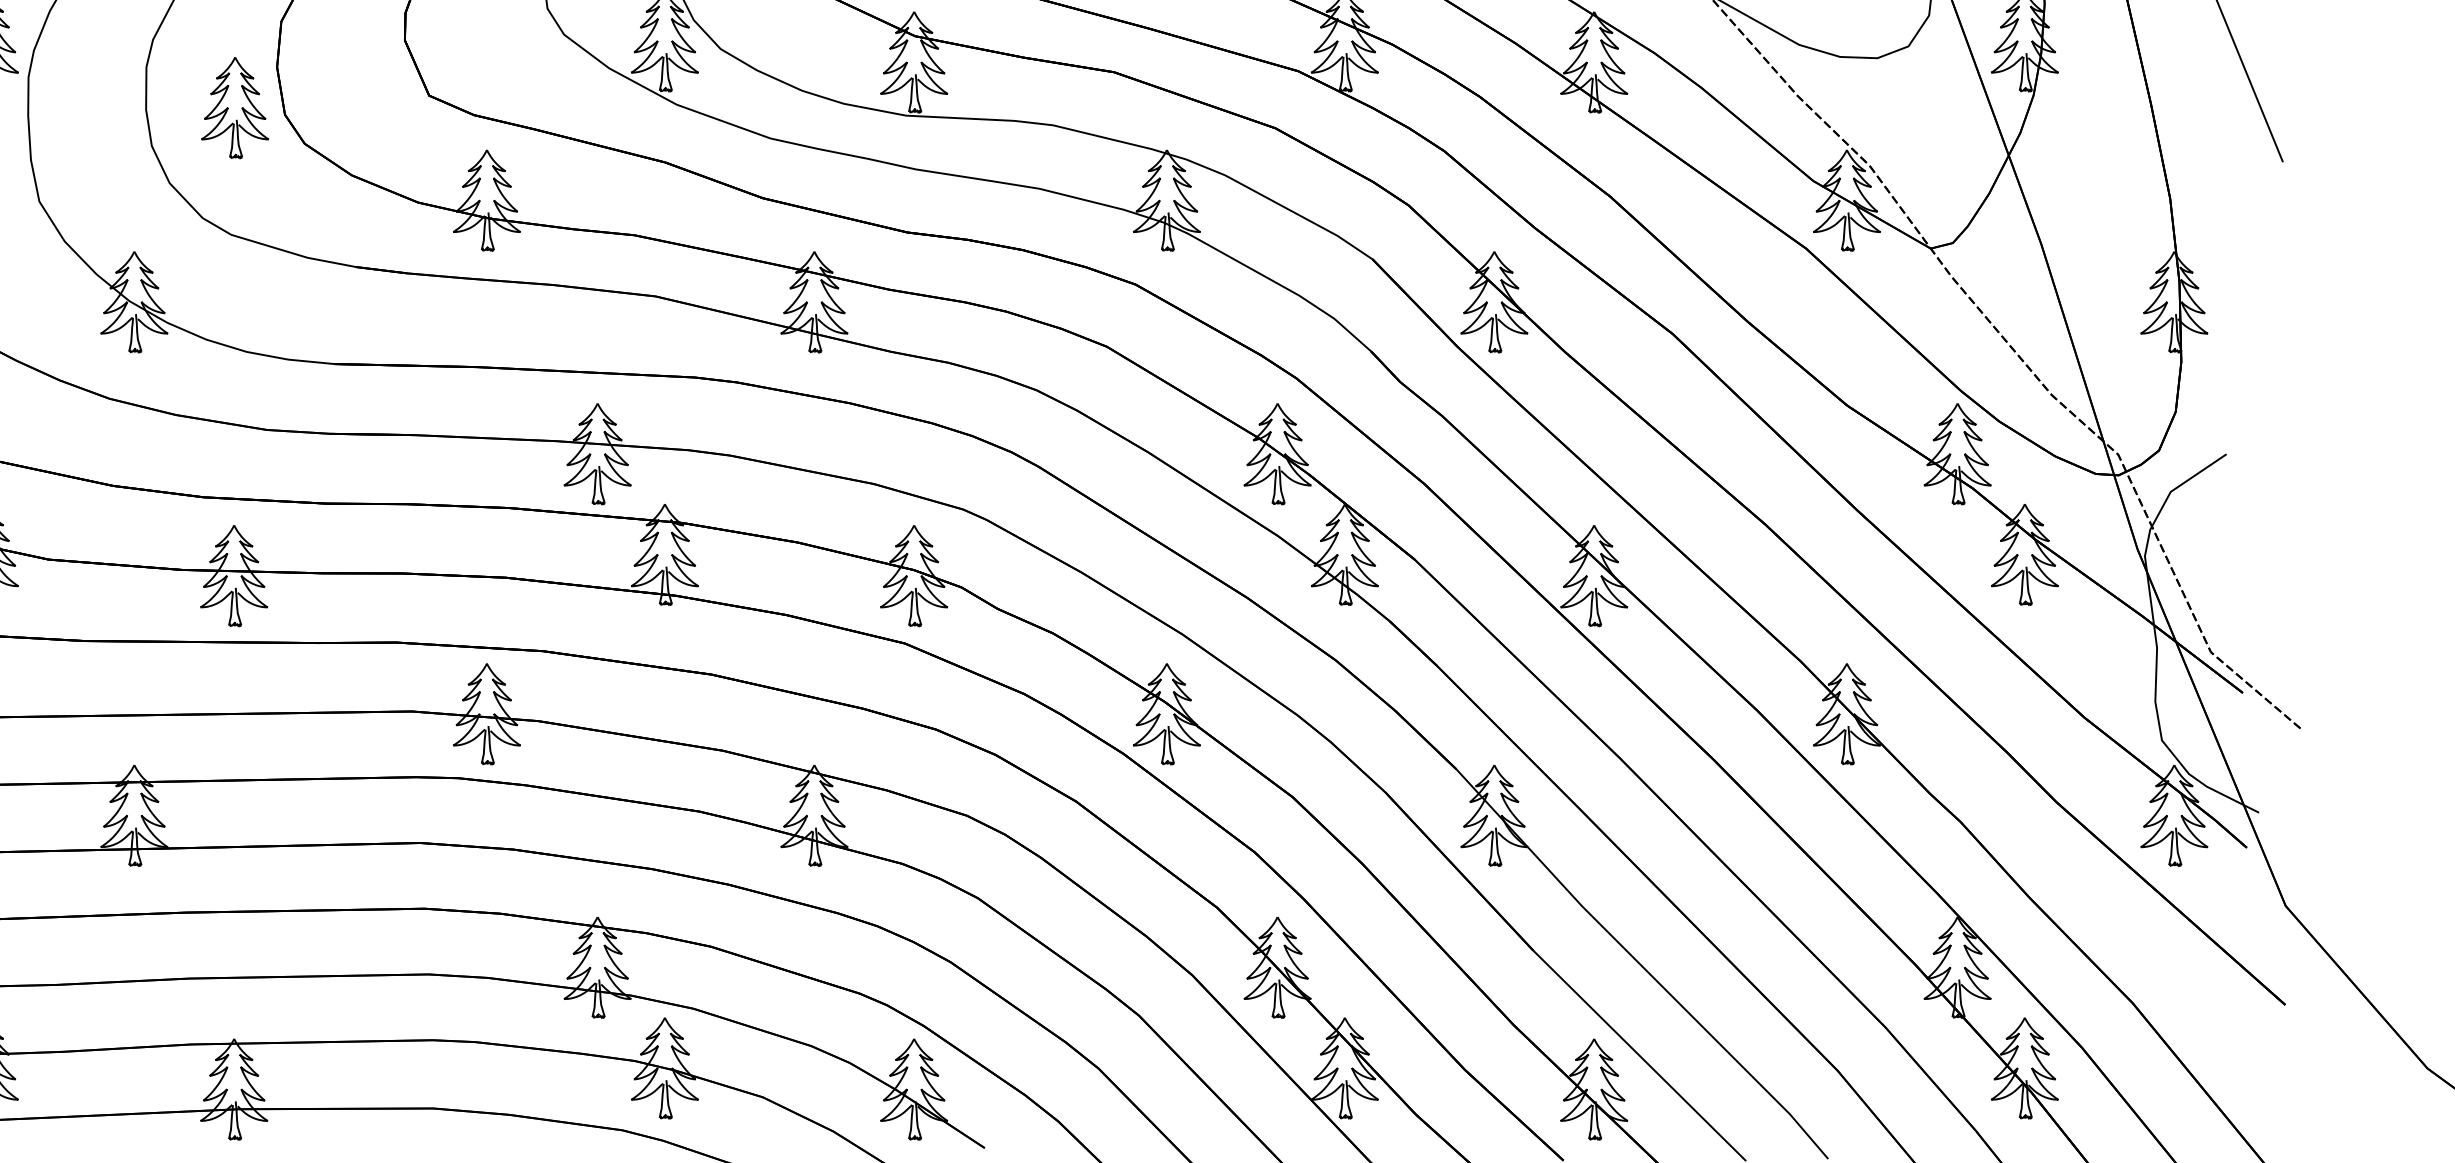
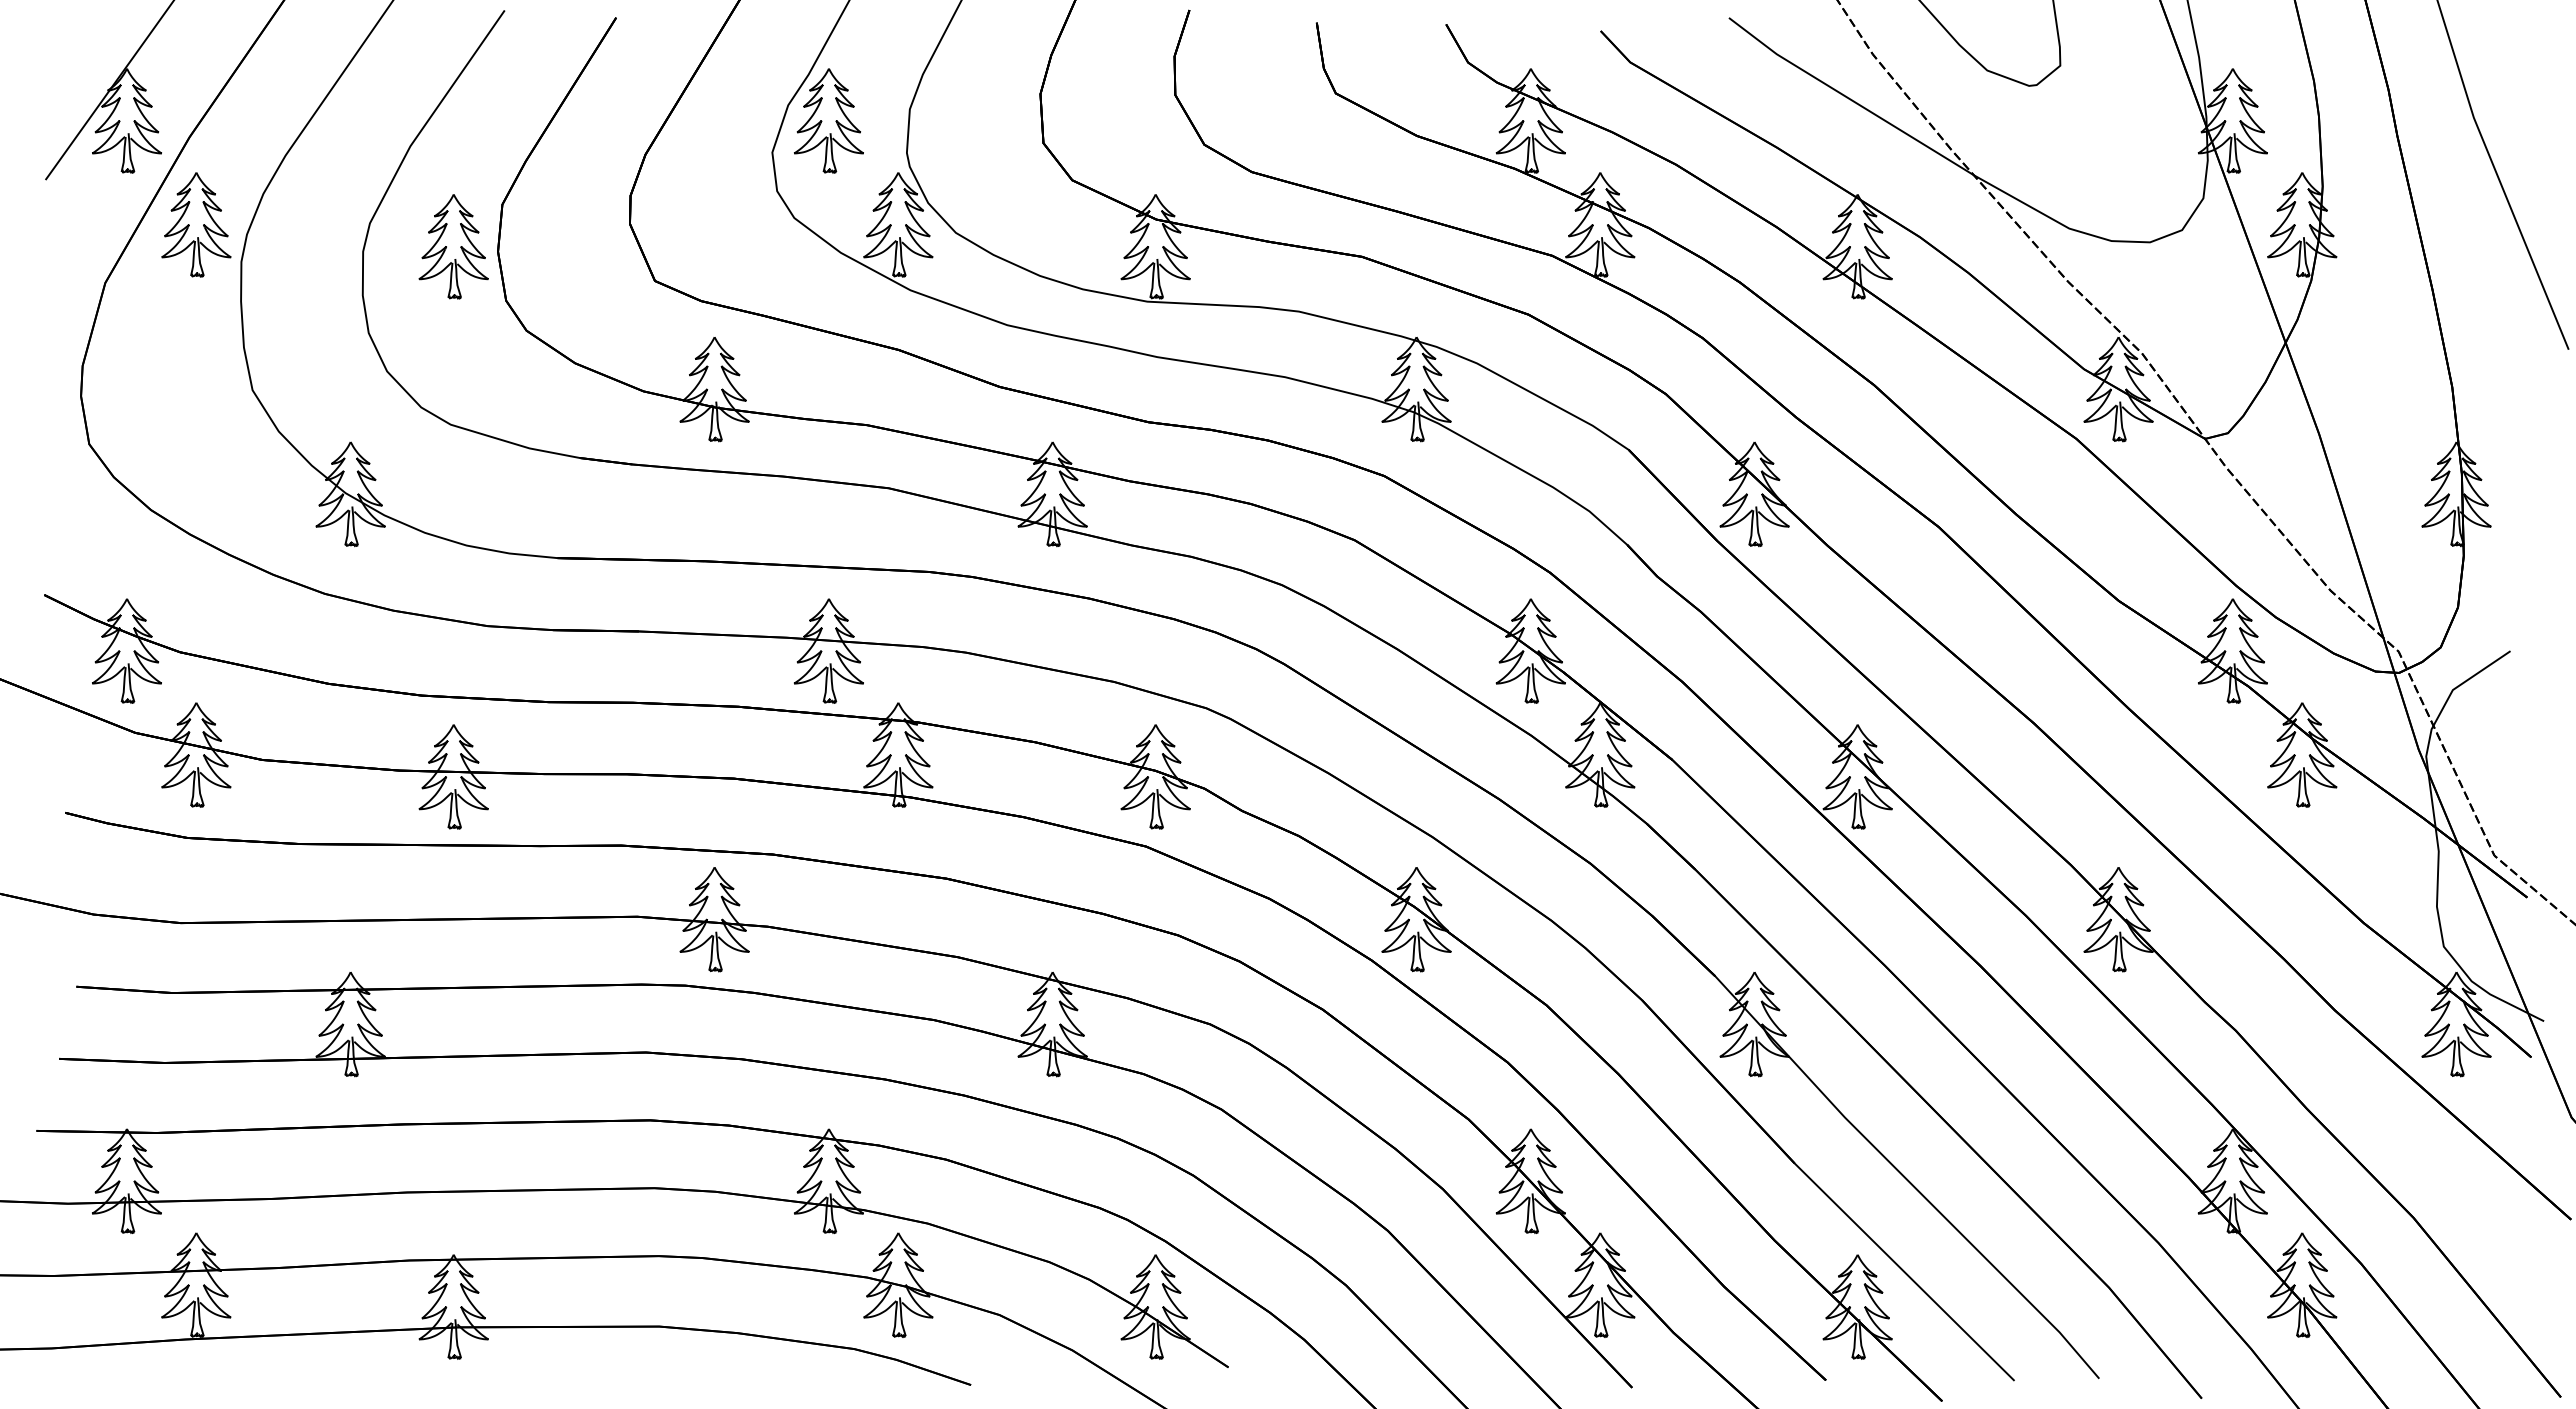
part: (234, 107) -> (453, 246), moved

